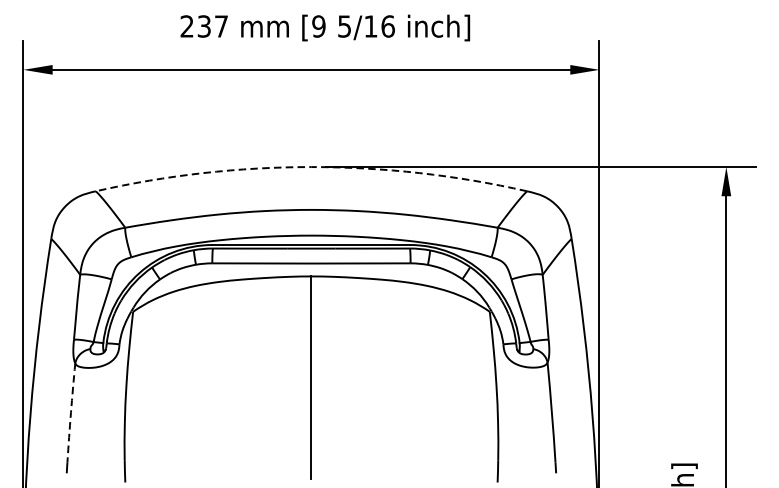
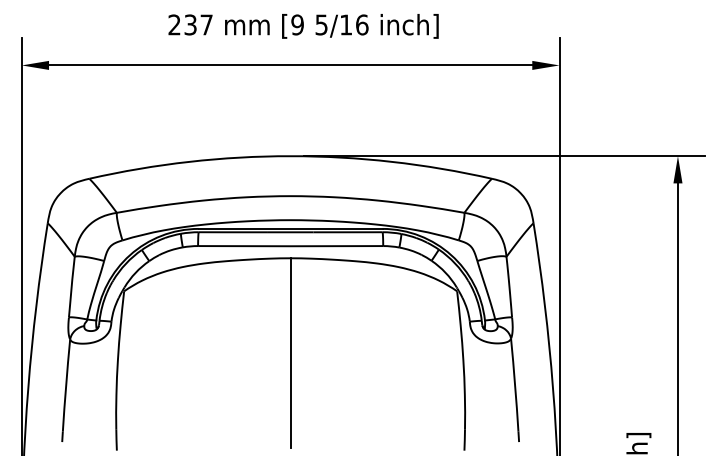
arc: (311, 167) -> (290, 156), dashed -> solid
arc: (71, 412) -> (66, 385), dashed -> solid

